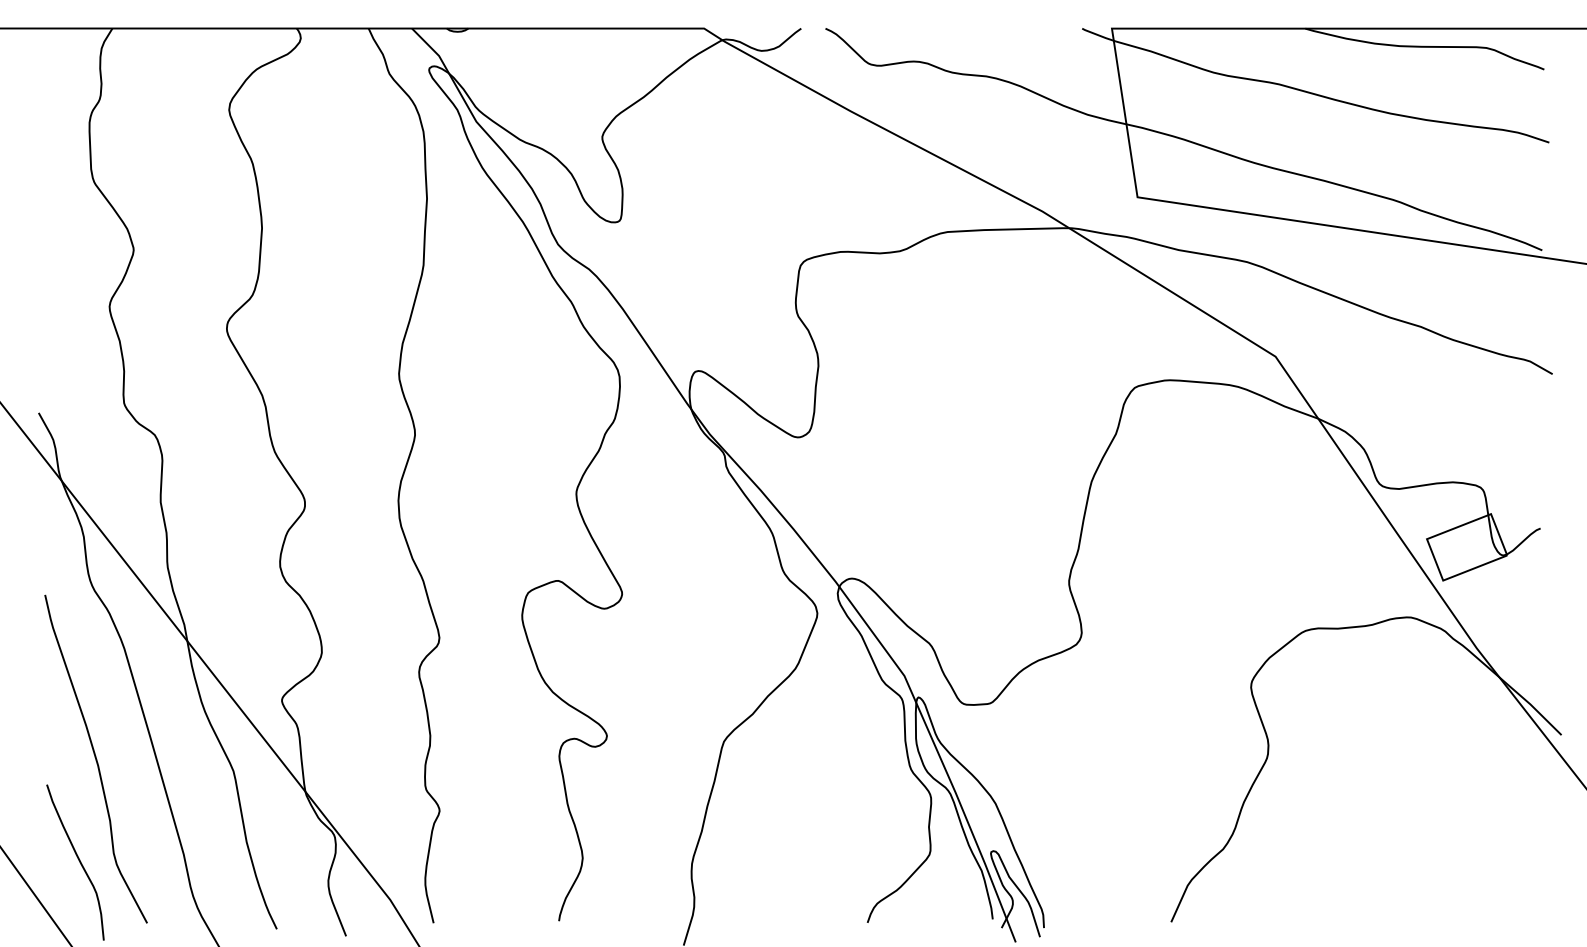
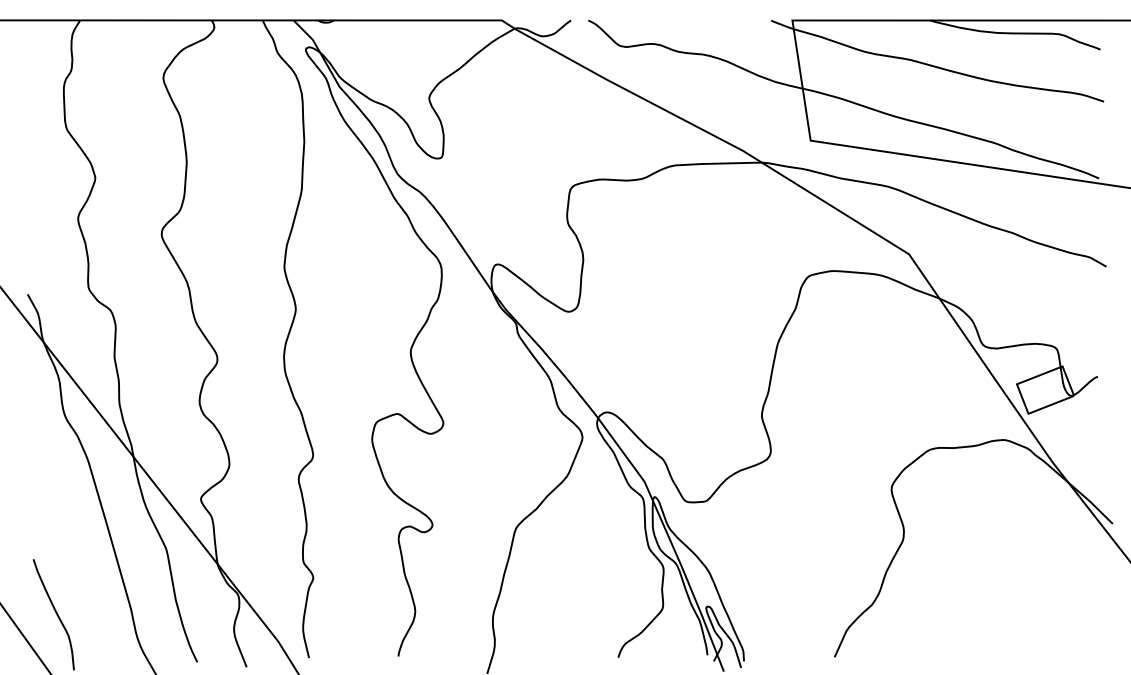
curve: (95, 758) -> (68, 540), removed

